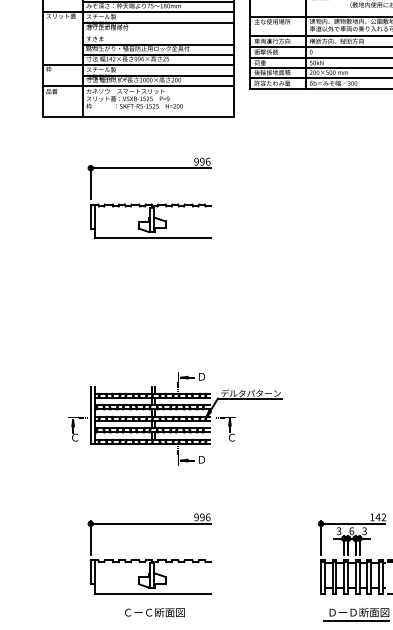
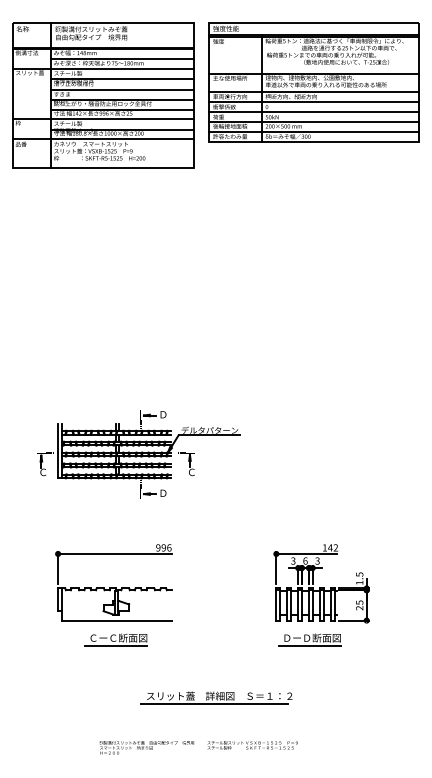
line: (158, 33) -> (122, 89), added
part: (149, 198) -> (113, 245), removed
line: (151, 621) -> (115, 646), added

